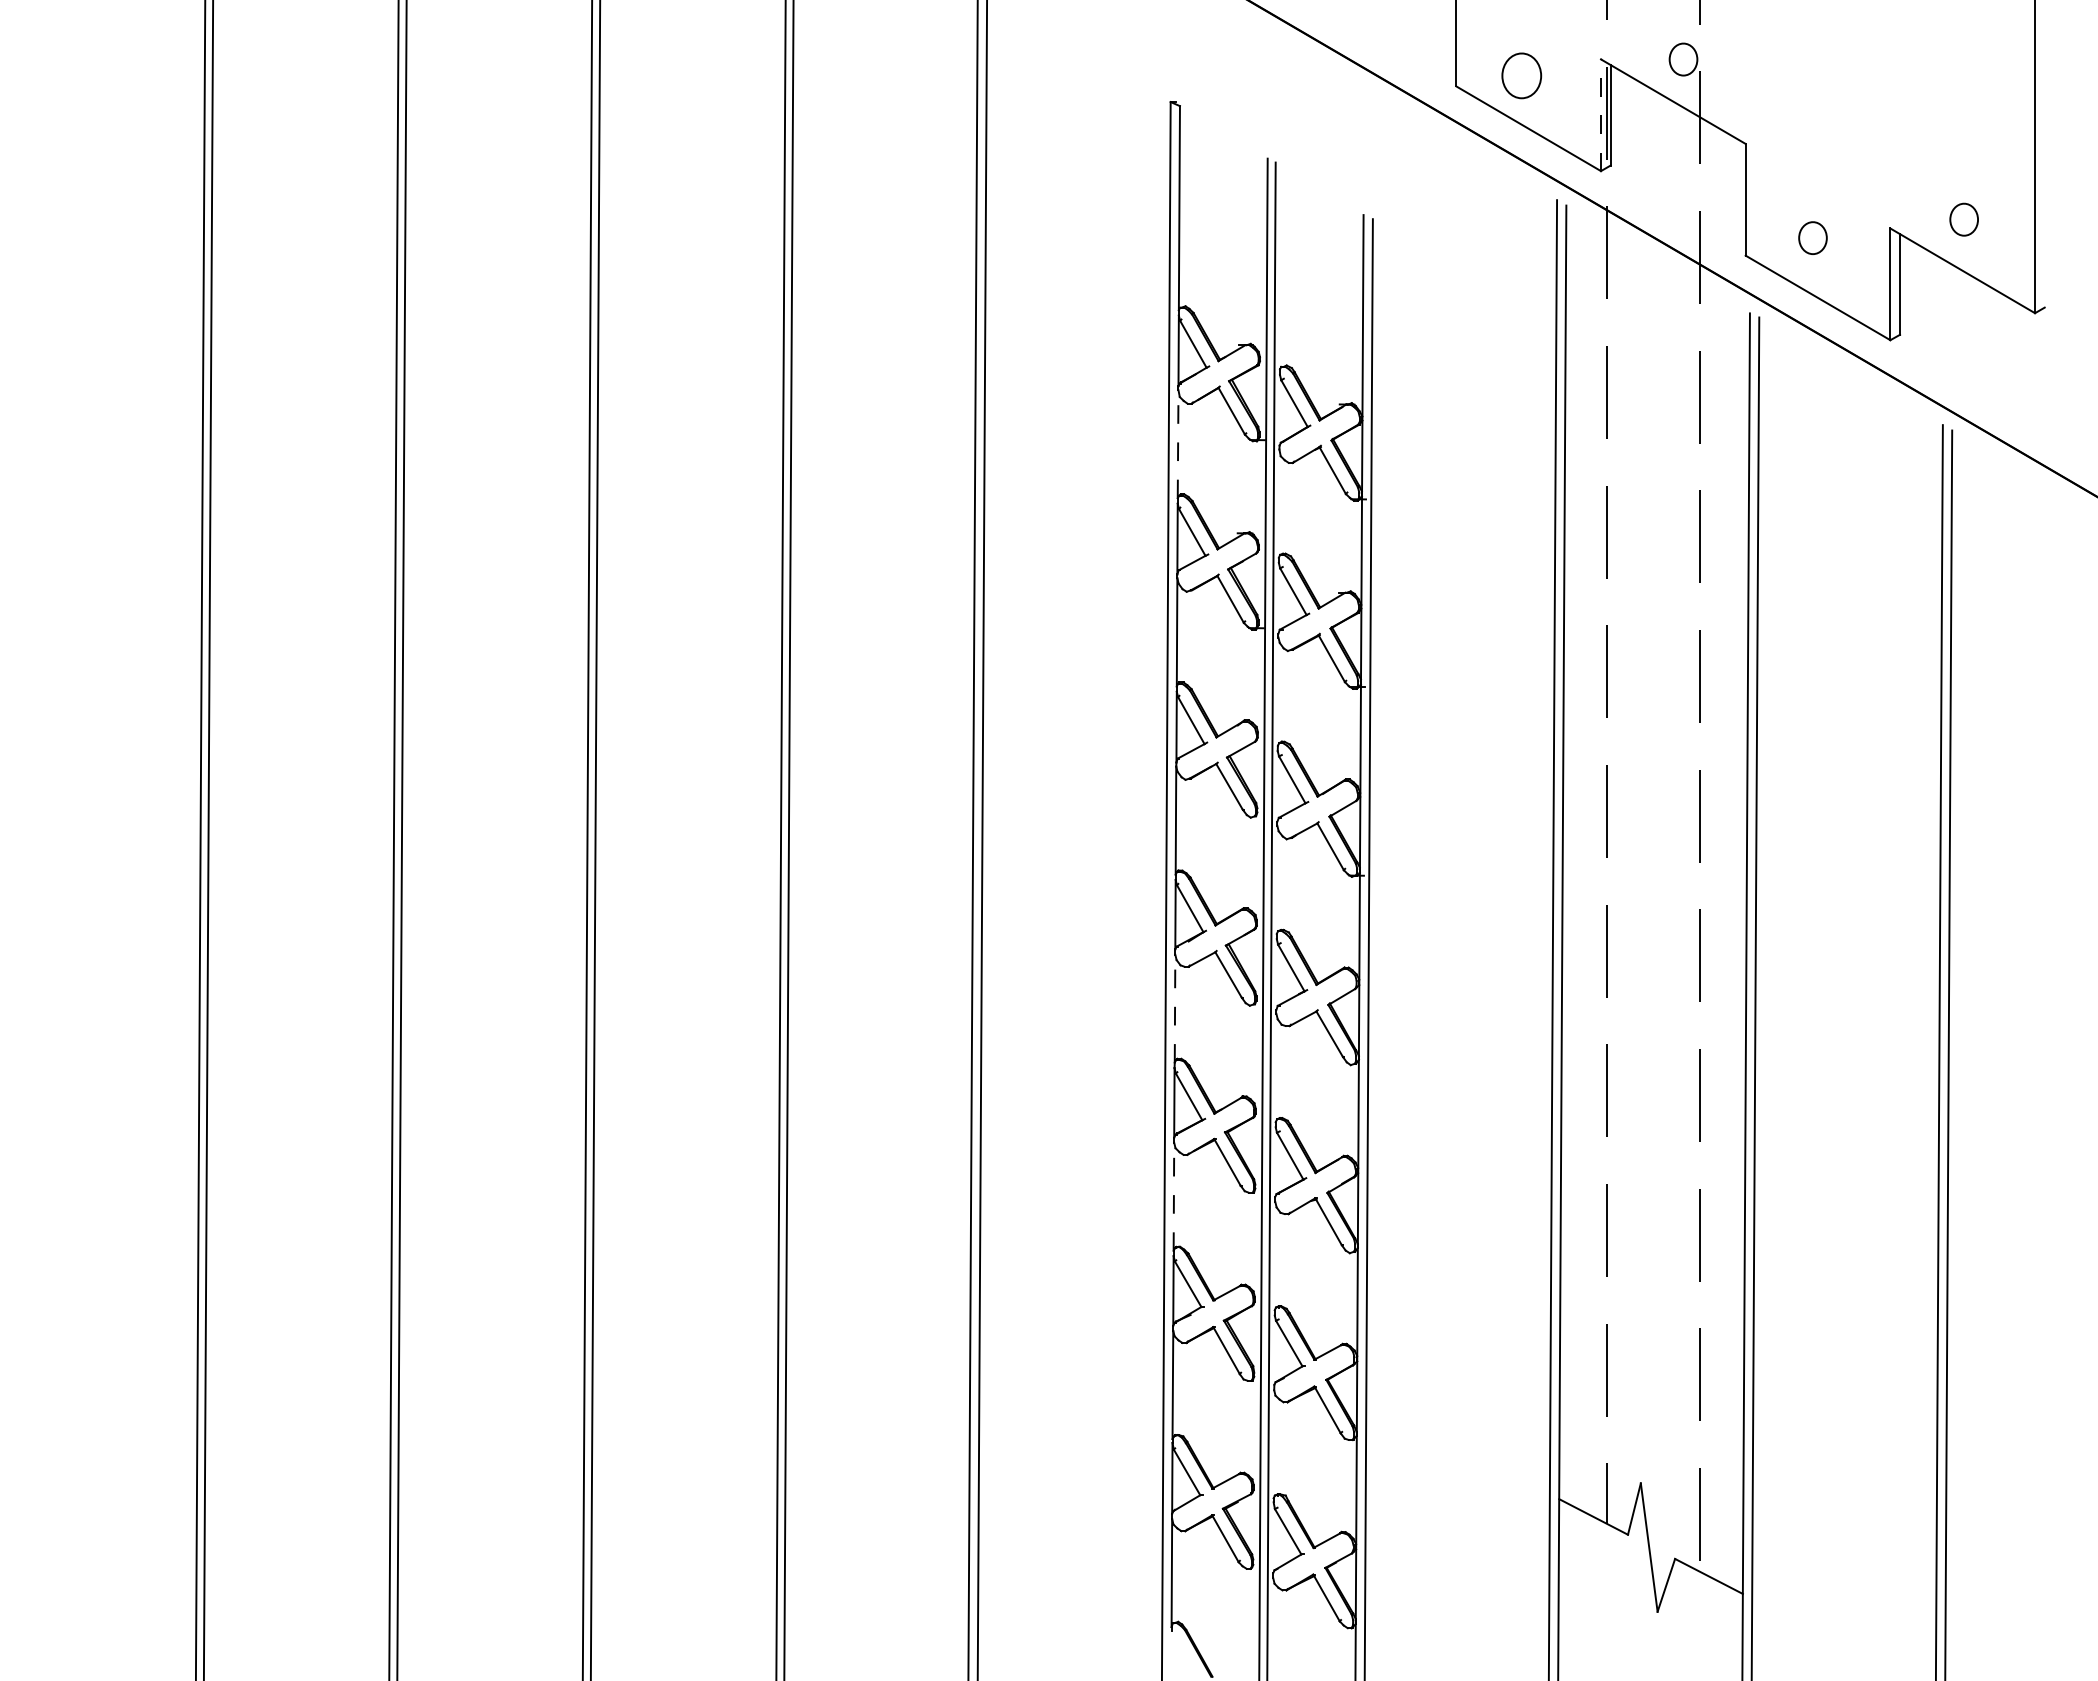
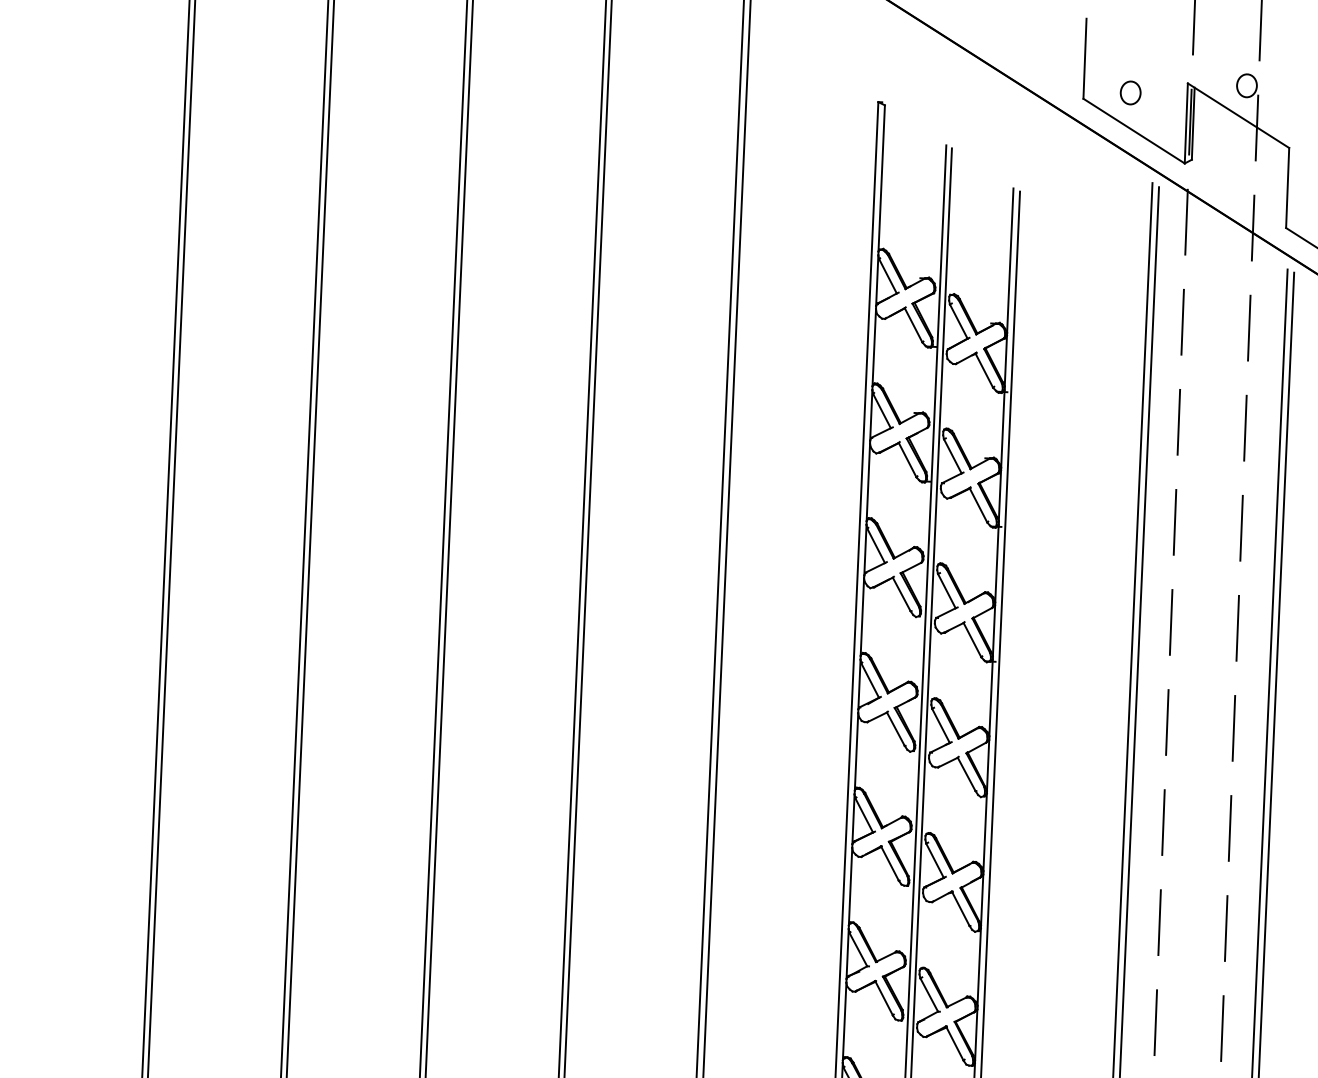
circle: (1521, 75) -> (1130, 92), size x0.71
line: (1601, 115) -> (1186, 123), dashed -> solid
line: (1178, 443) -> (874, 346), dashed -> solid
line: (1175, 1008) -> (856, 751), dashed -> solid
line: (1173, 1196) -> (850, 886), dashed -> solid

